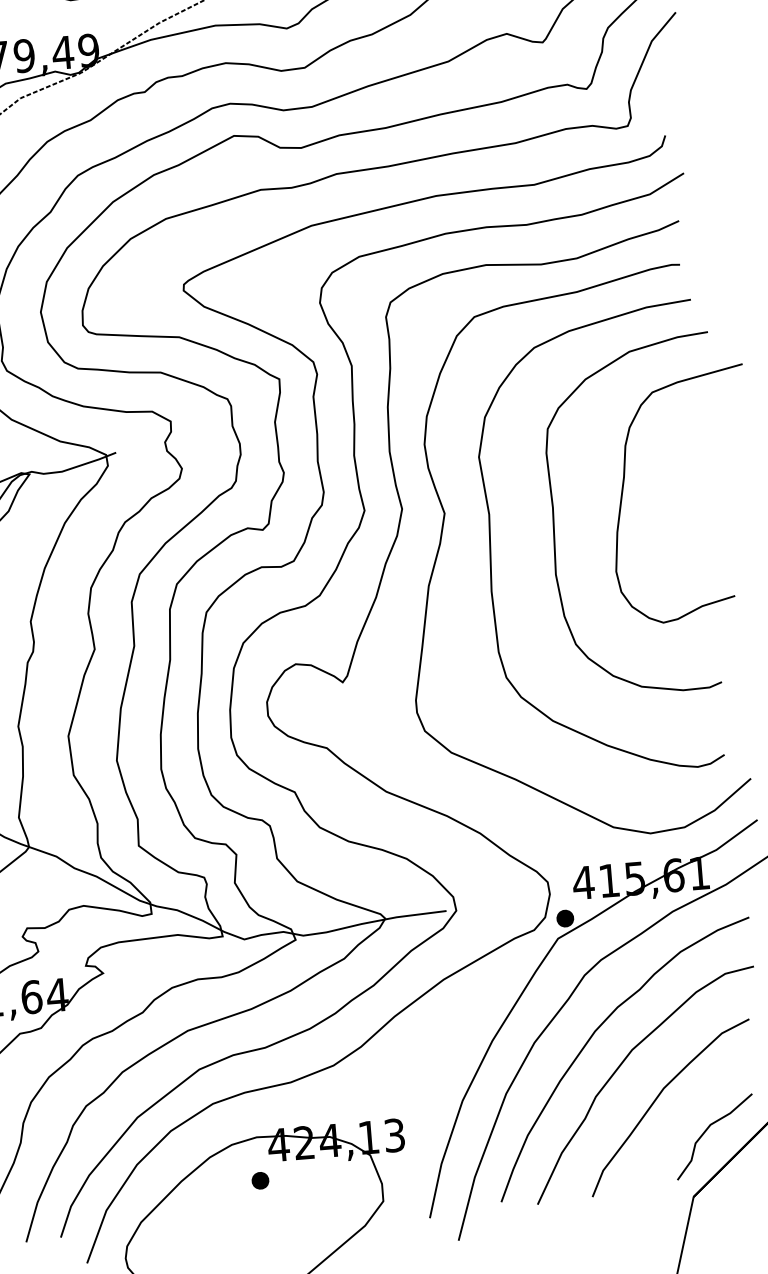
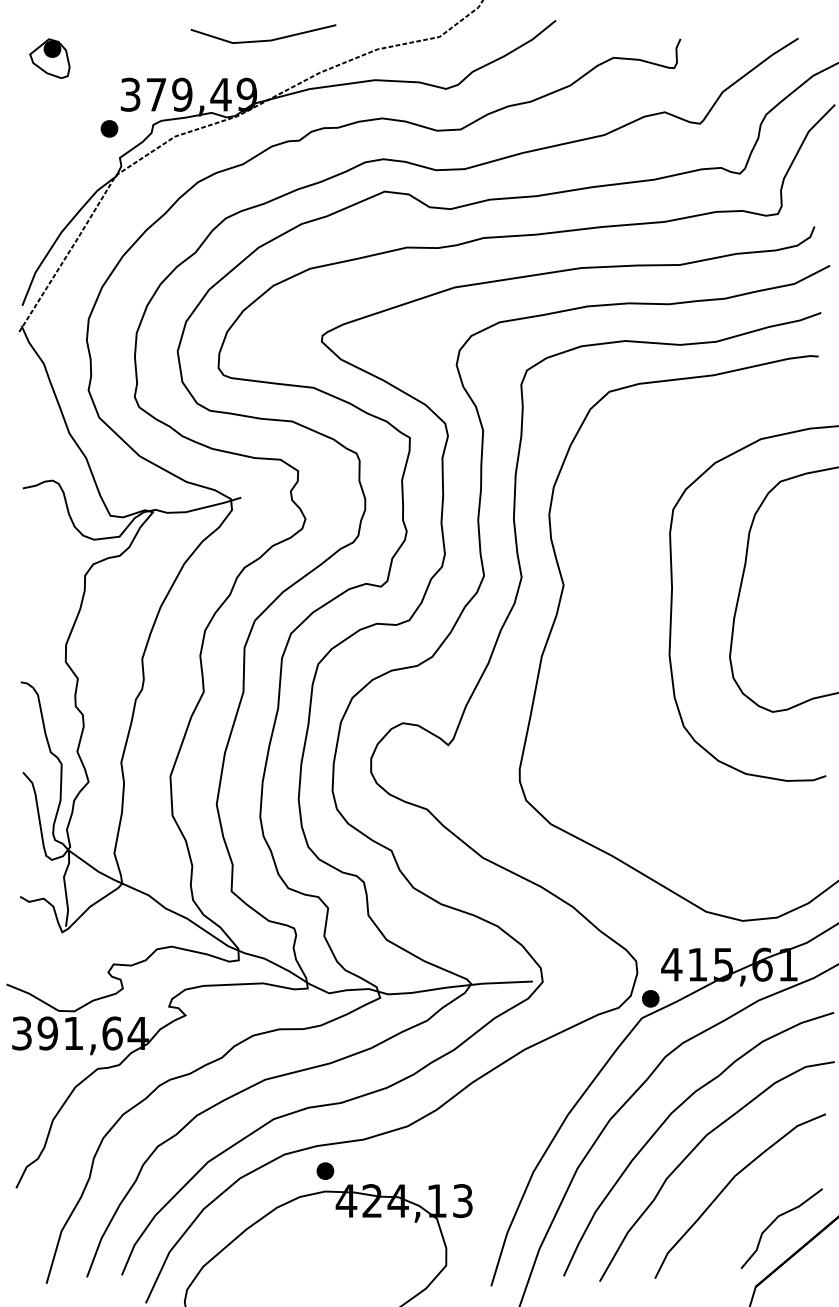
part: (491, 550) -> (607, 625), removed
part: (260, 1180) -> (325, 1170), moved

